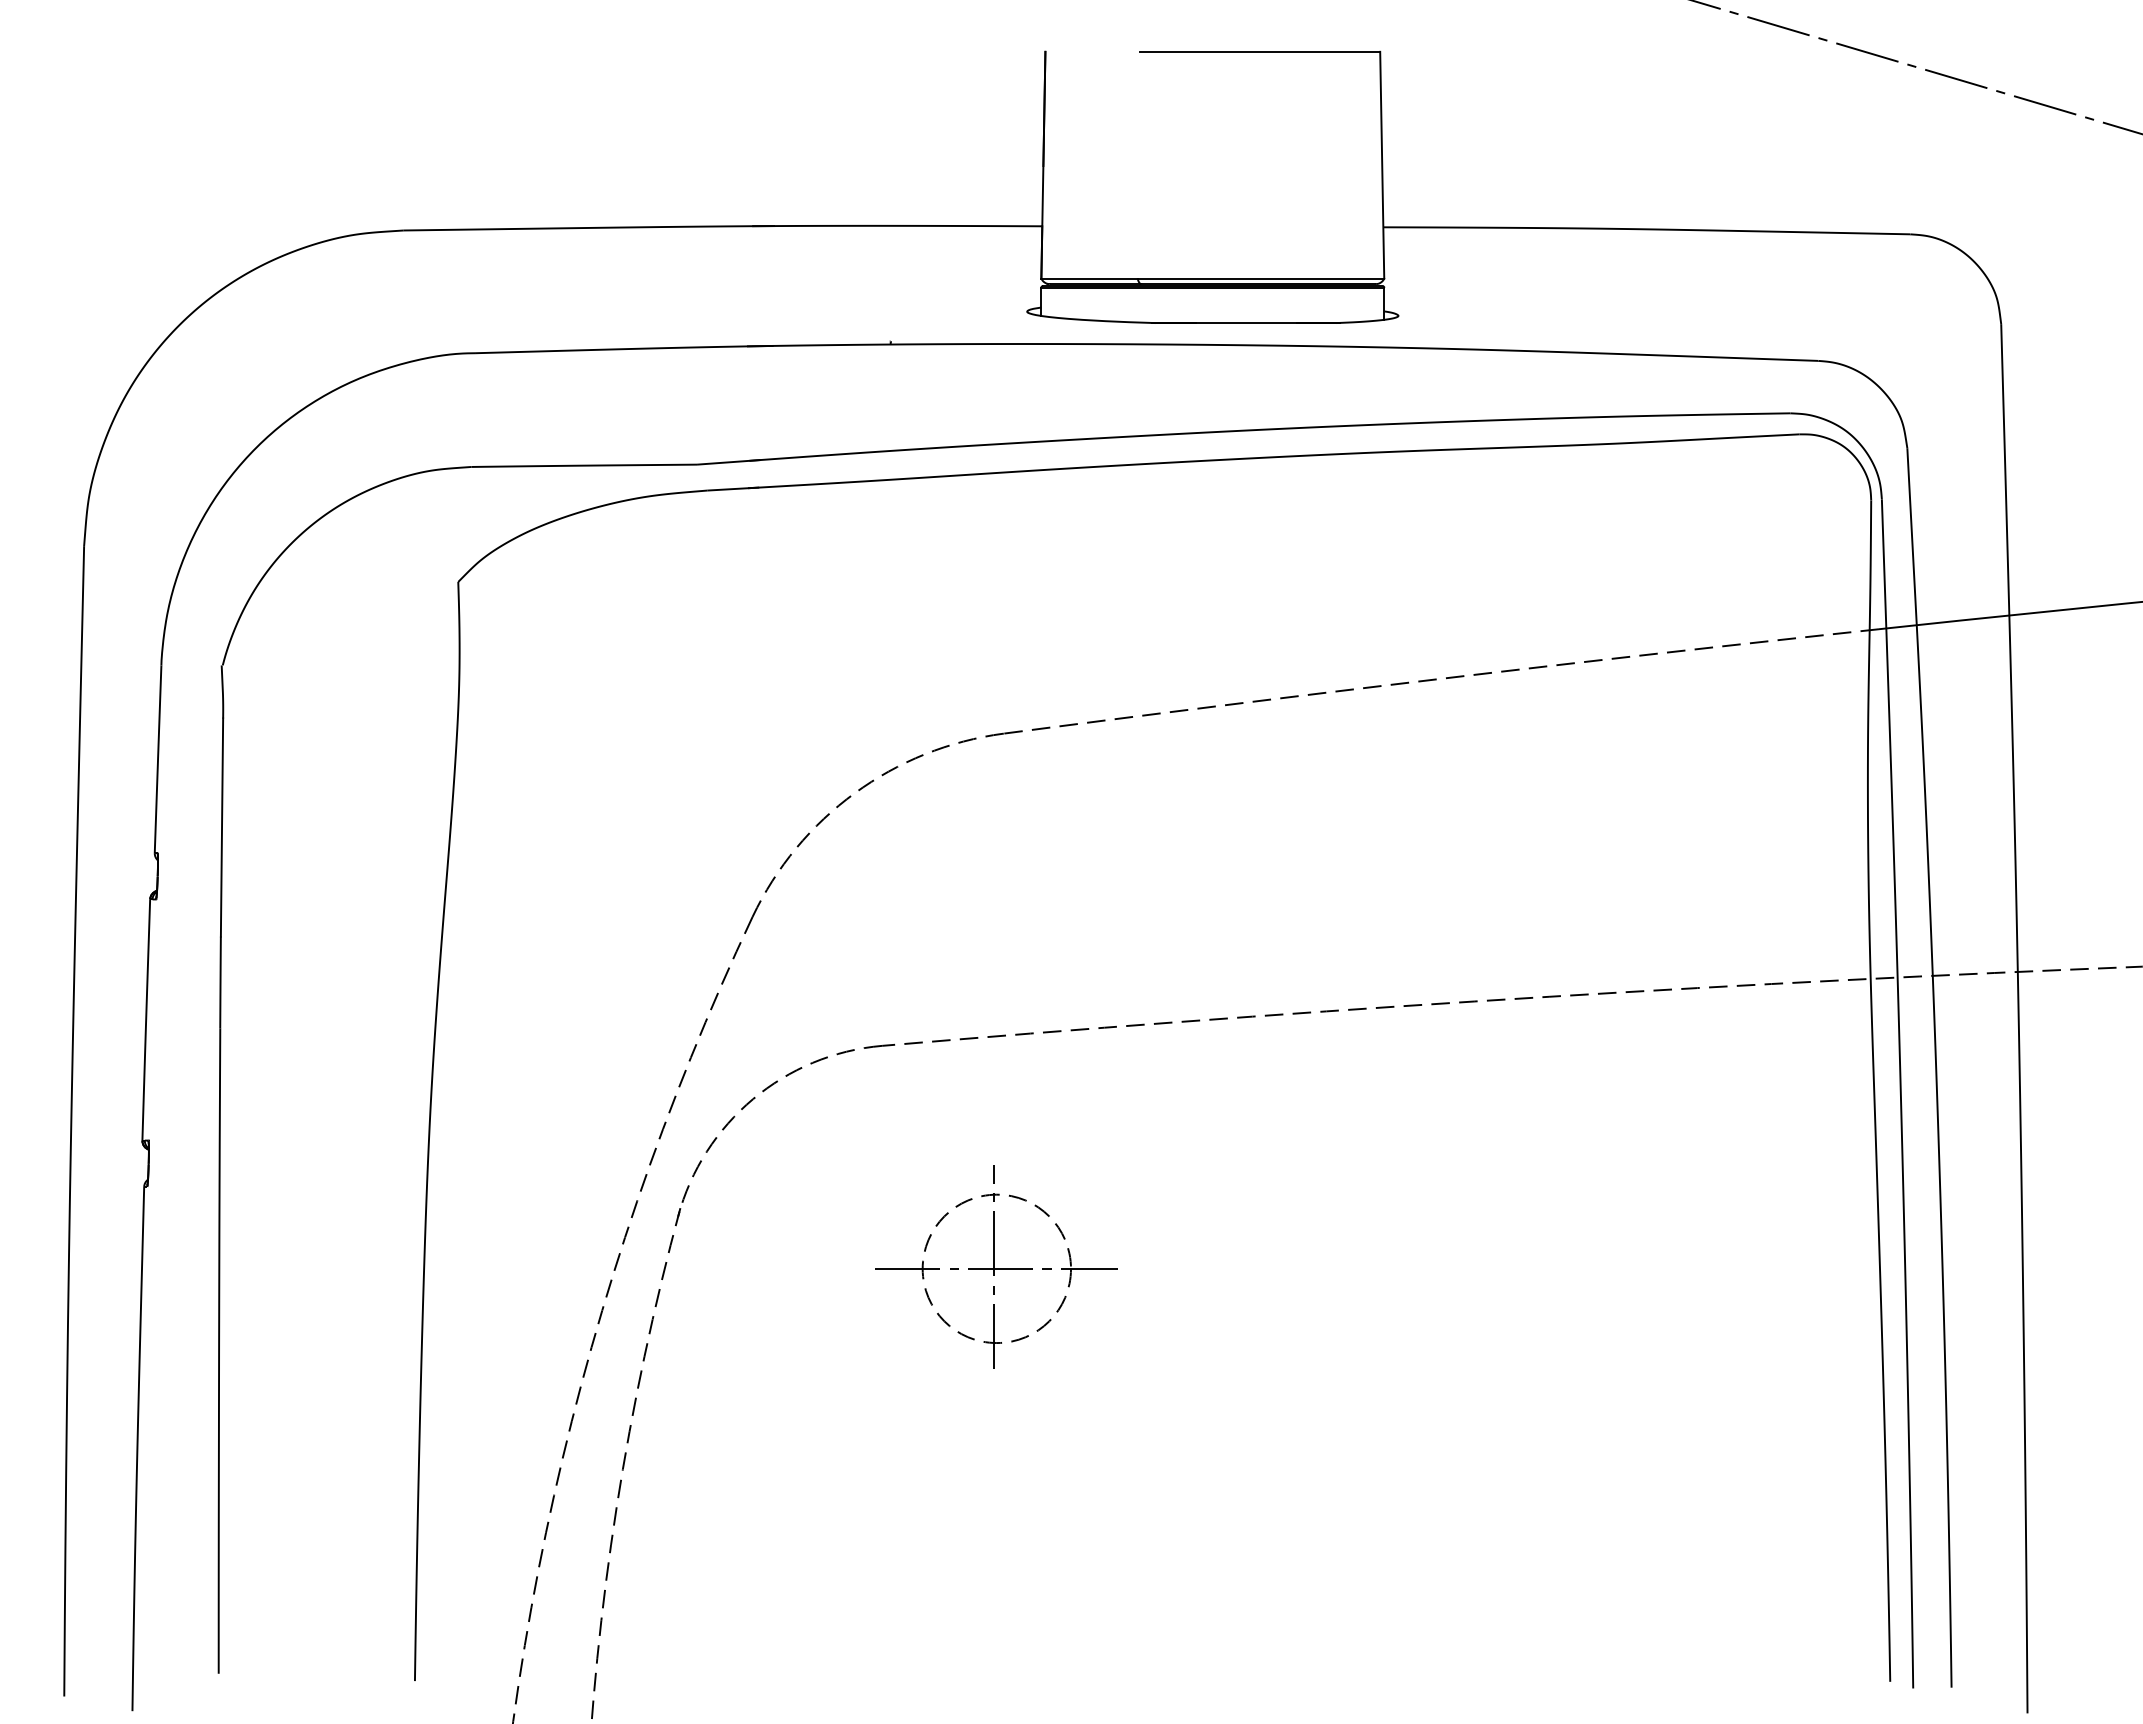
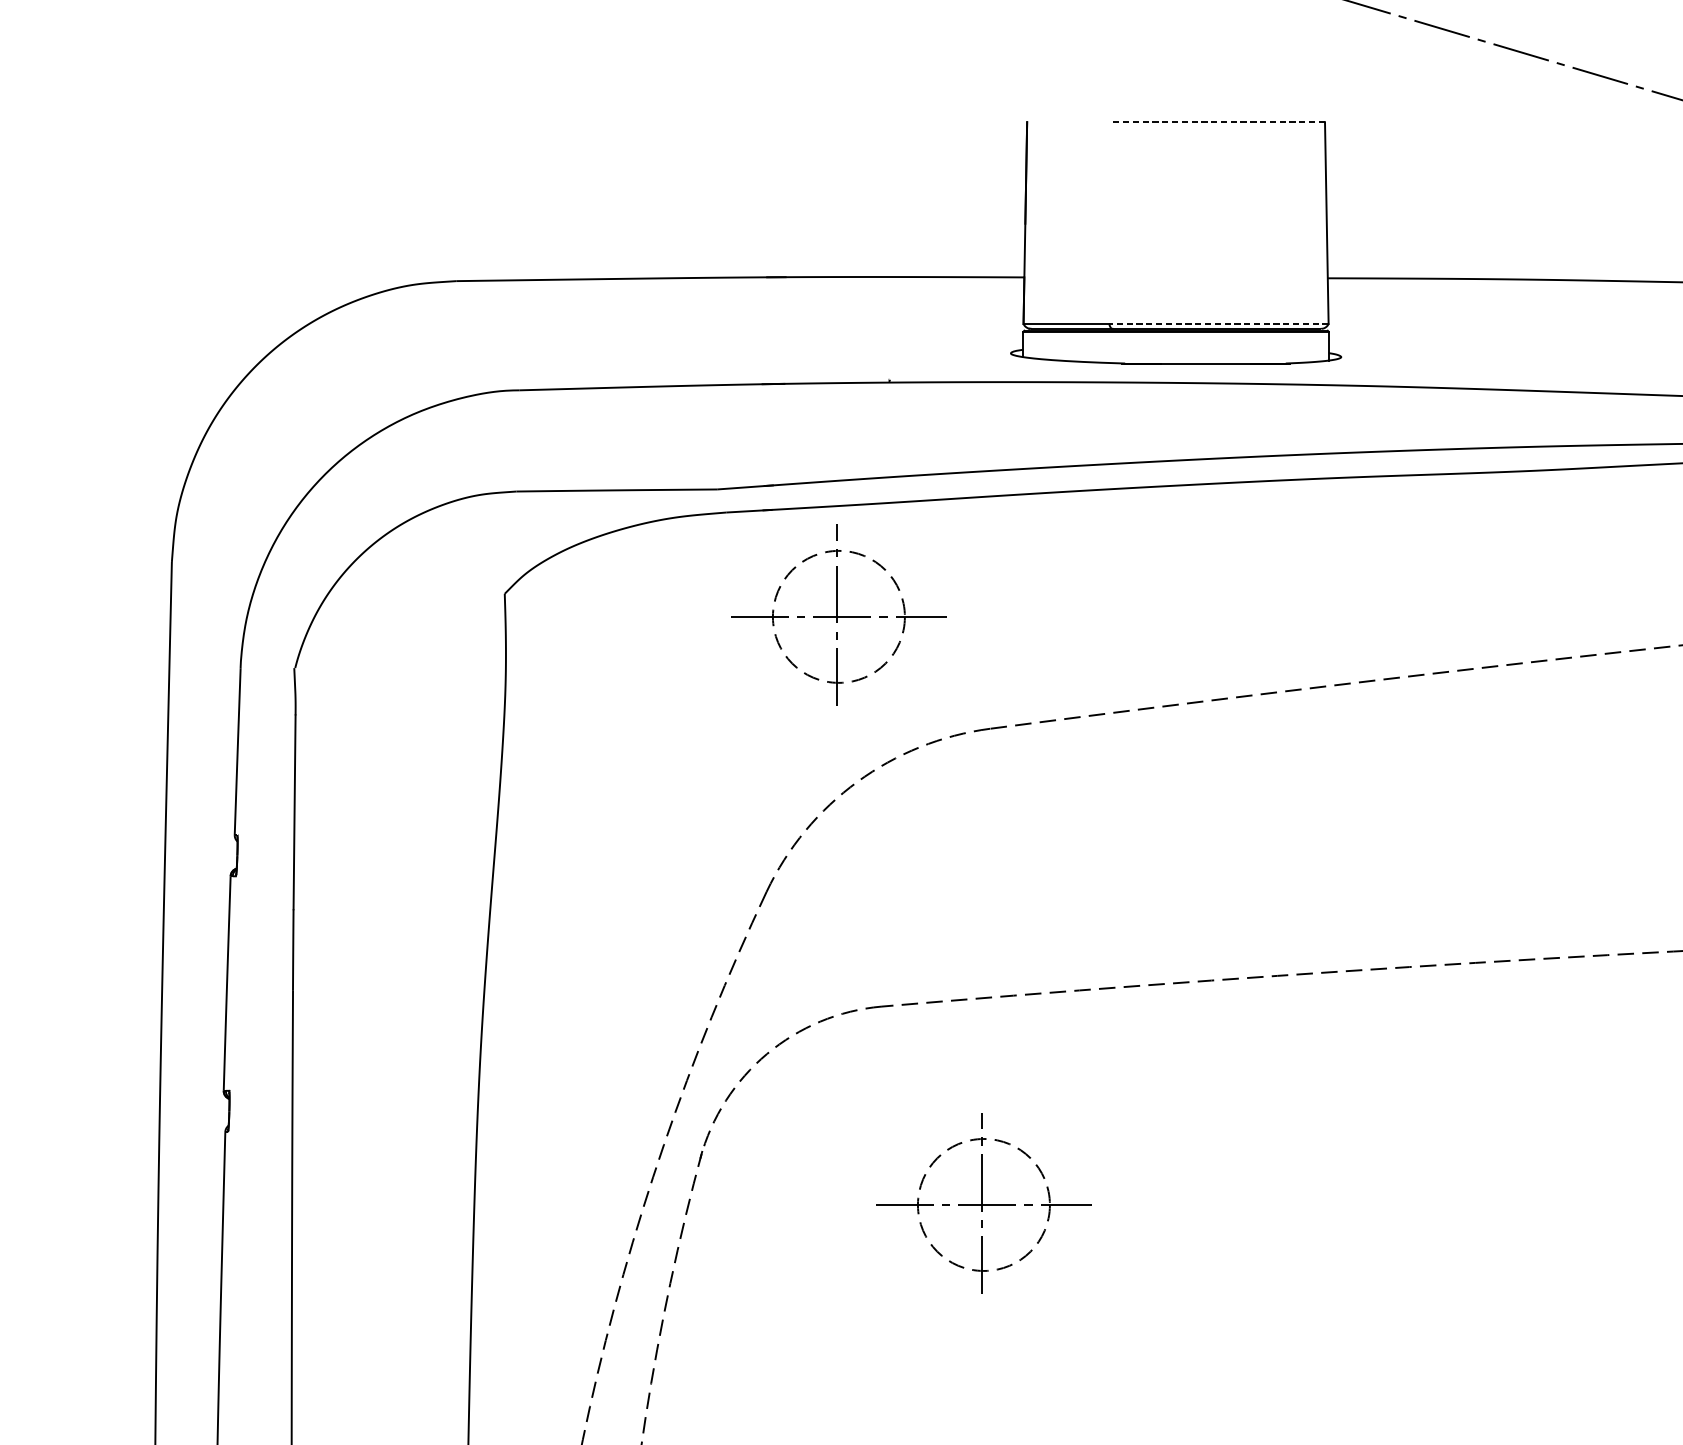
line: (1259, 51) -> (1217, 121), solid -> dashed
line: (1260, 278) -> (1218, 323), solid -> dashed
part: (833, 605) -> (838, 614), added

